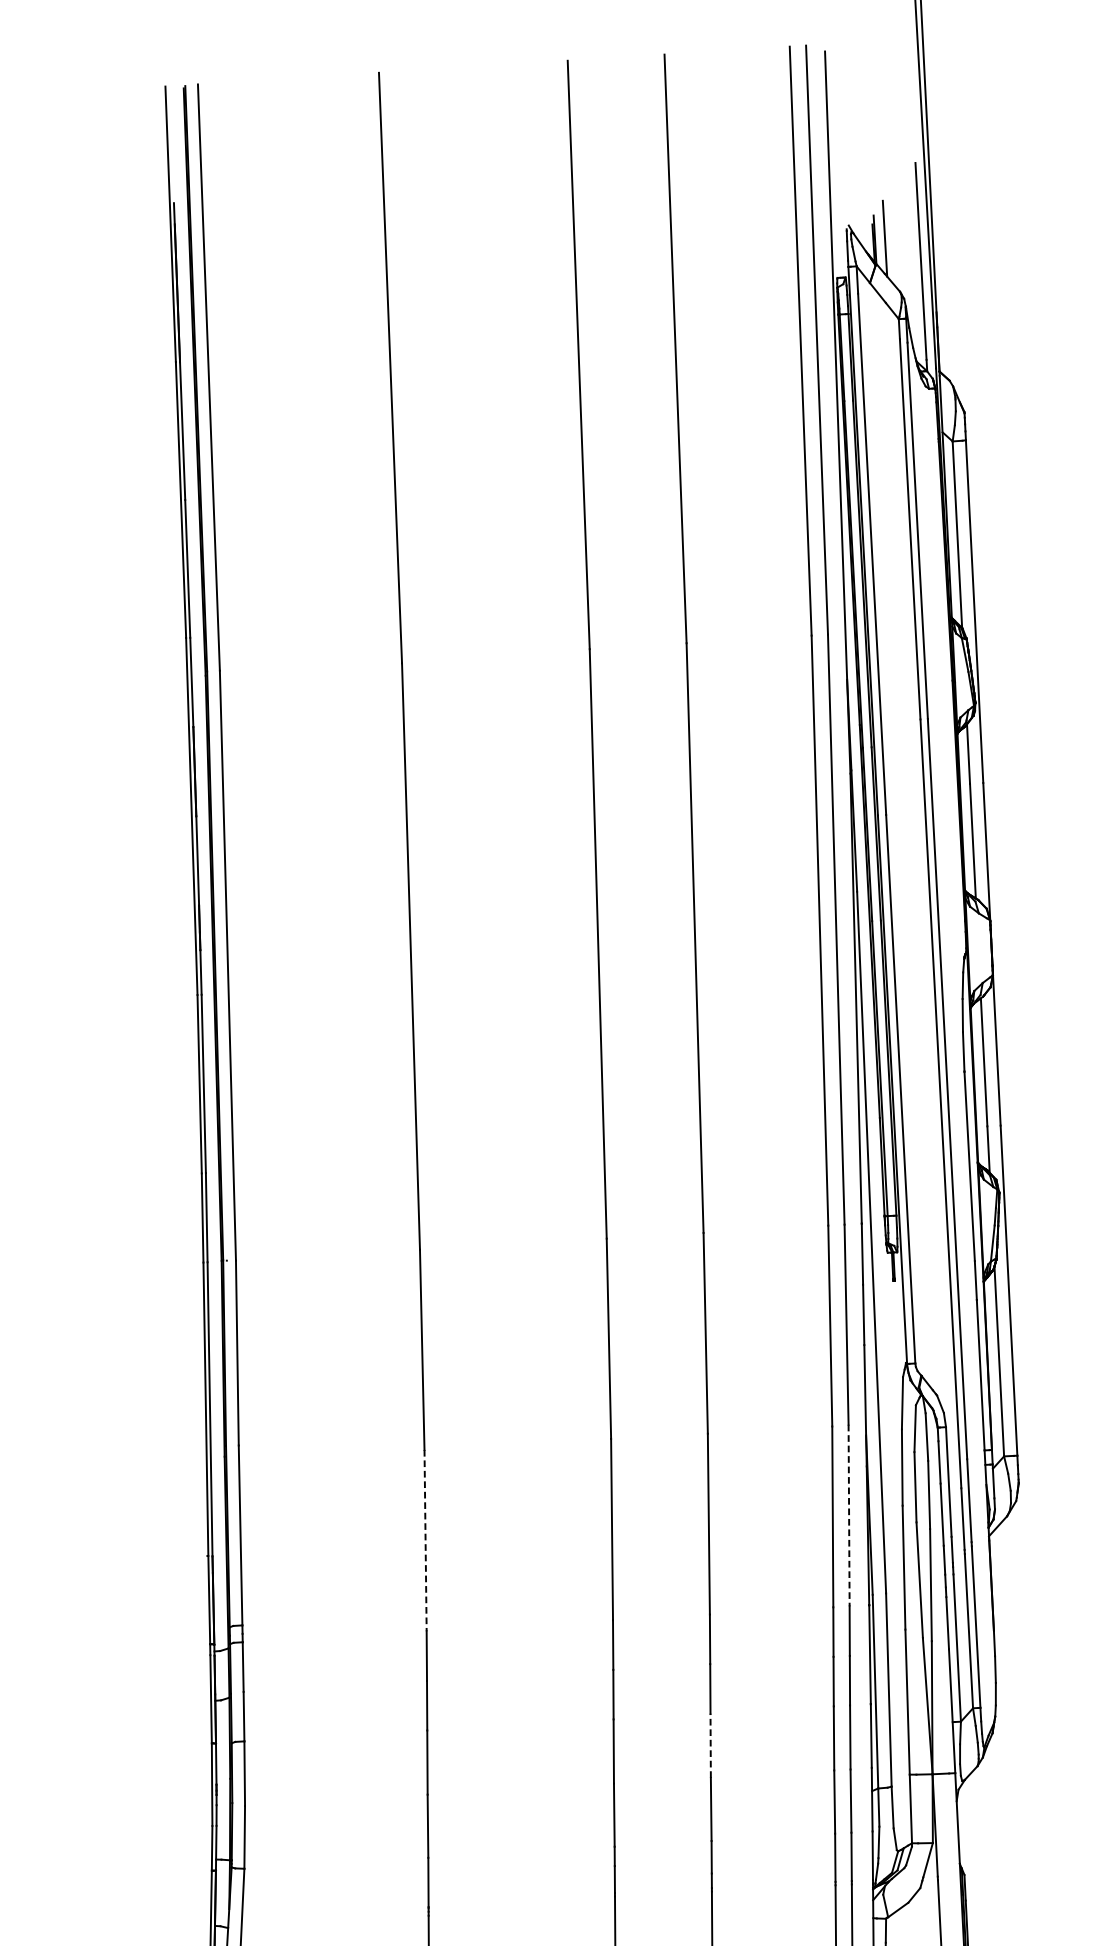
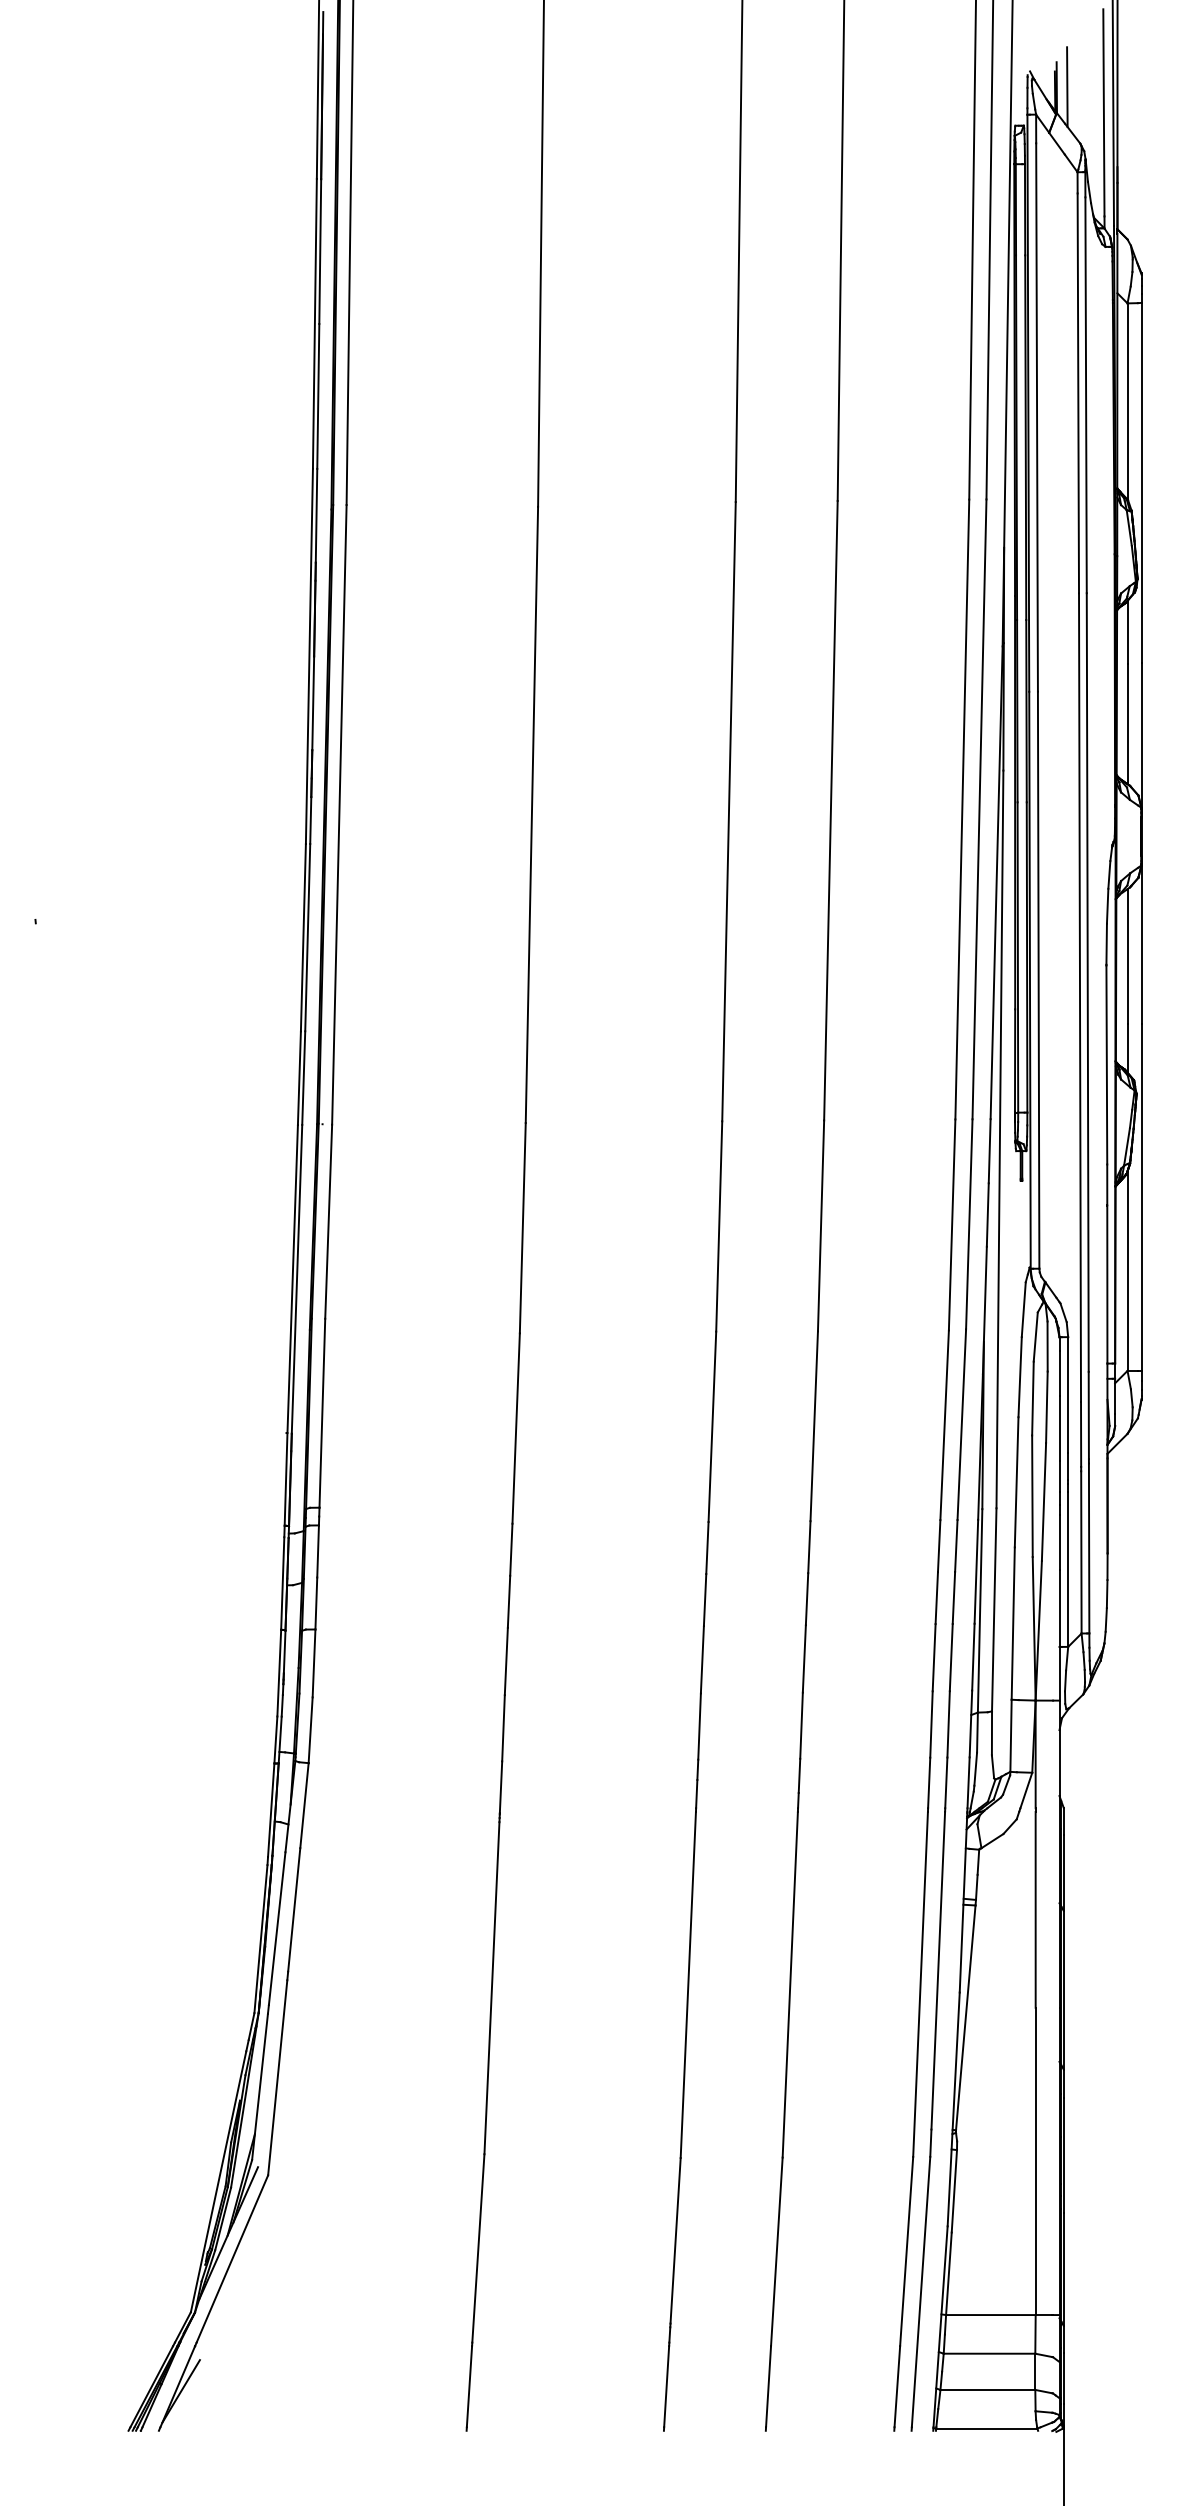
line: (848, 1516) -> (961, 1425), dashed -> solid
line: (425, 1541) -> (516, 1429), dashed -> solid
line: (710, 1745) -> (804, 1658), dashed -> solid

